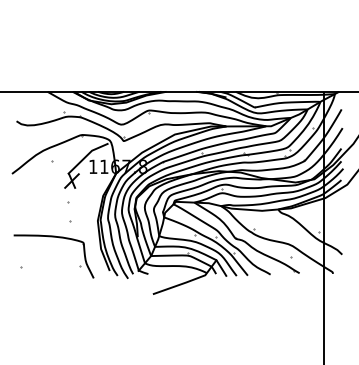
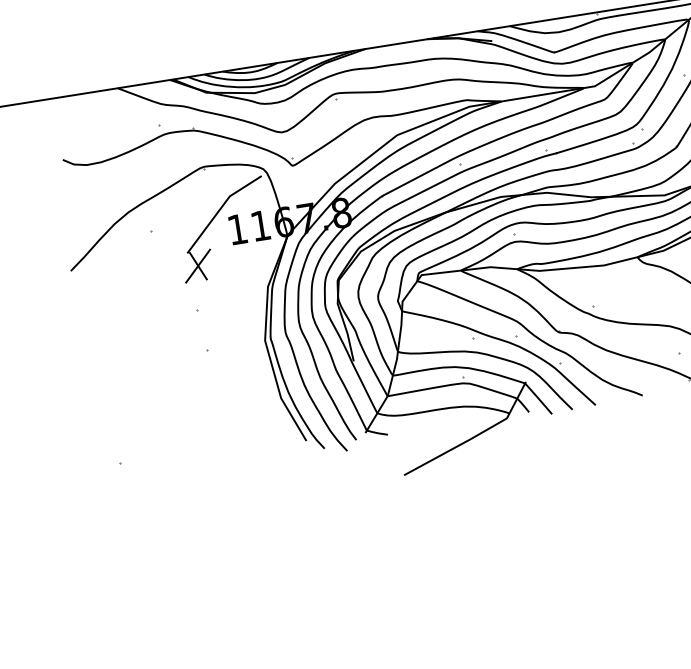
part: (59, 238) -> (191, 389), removed

